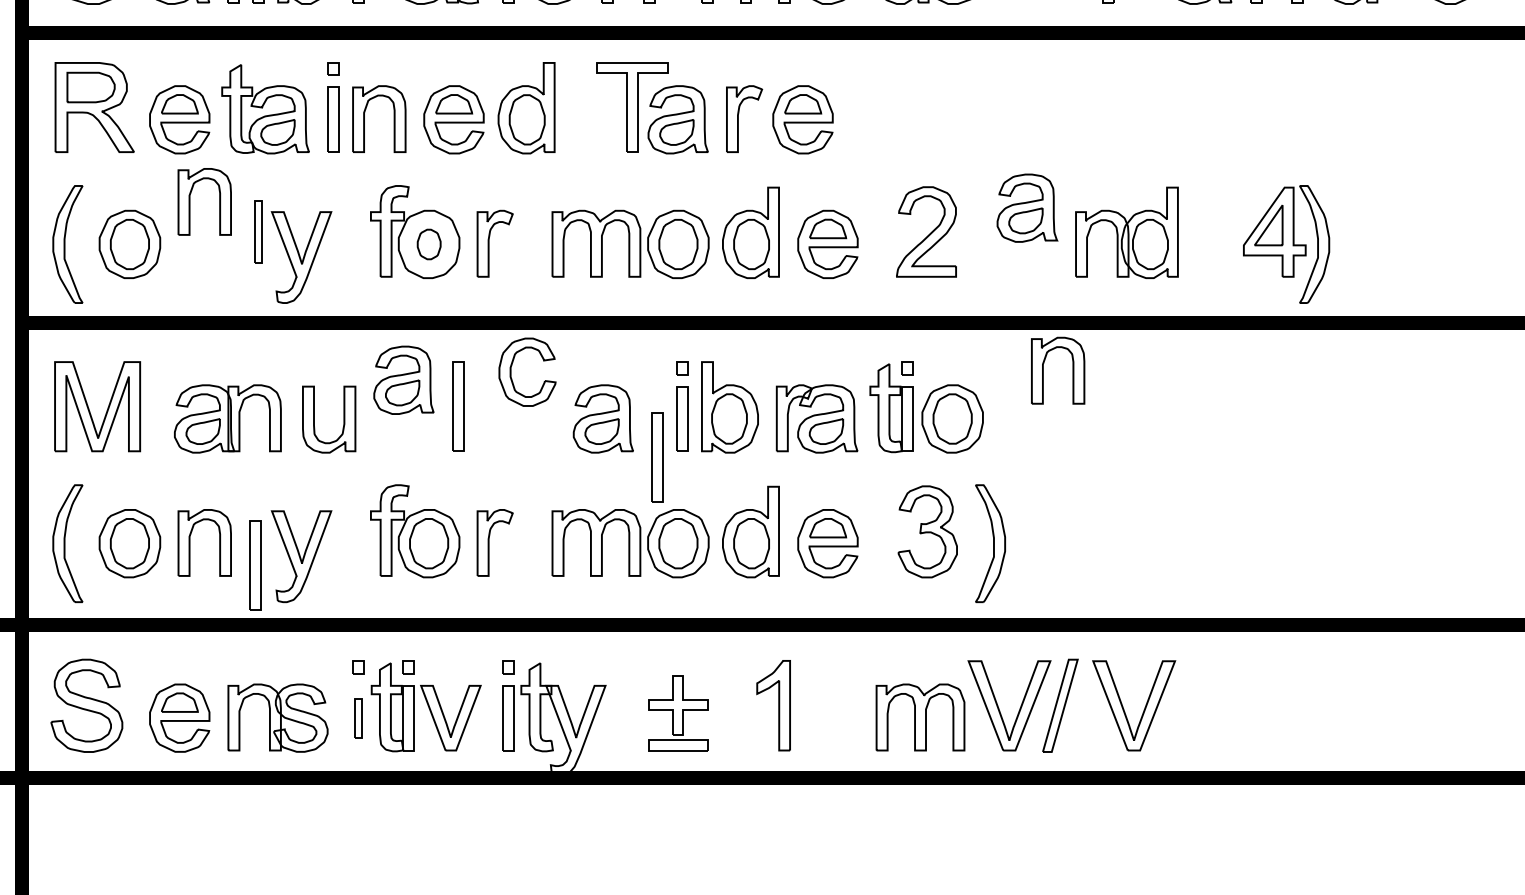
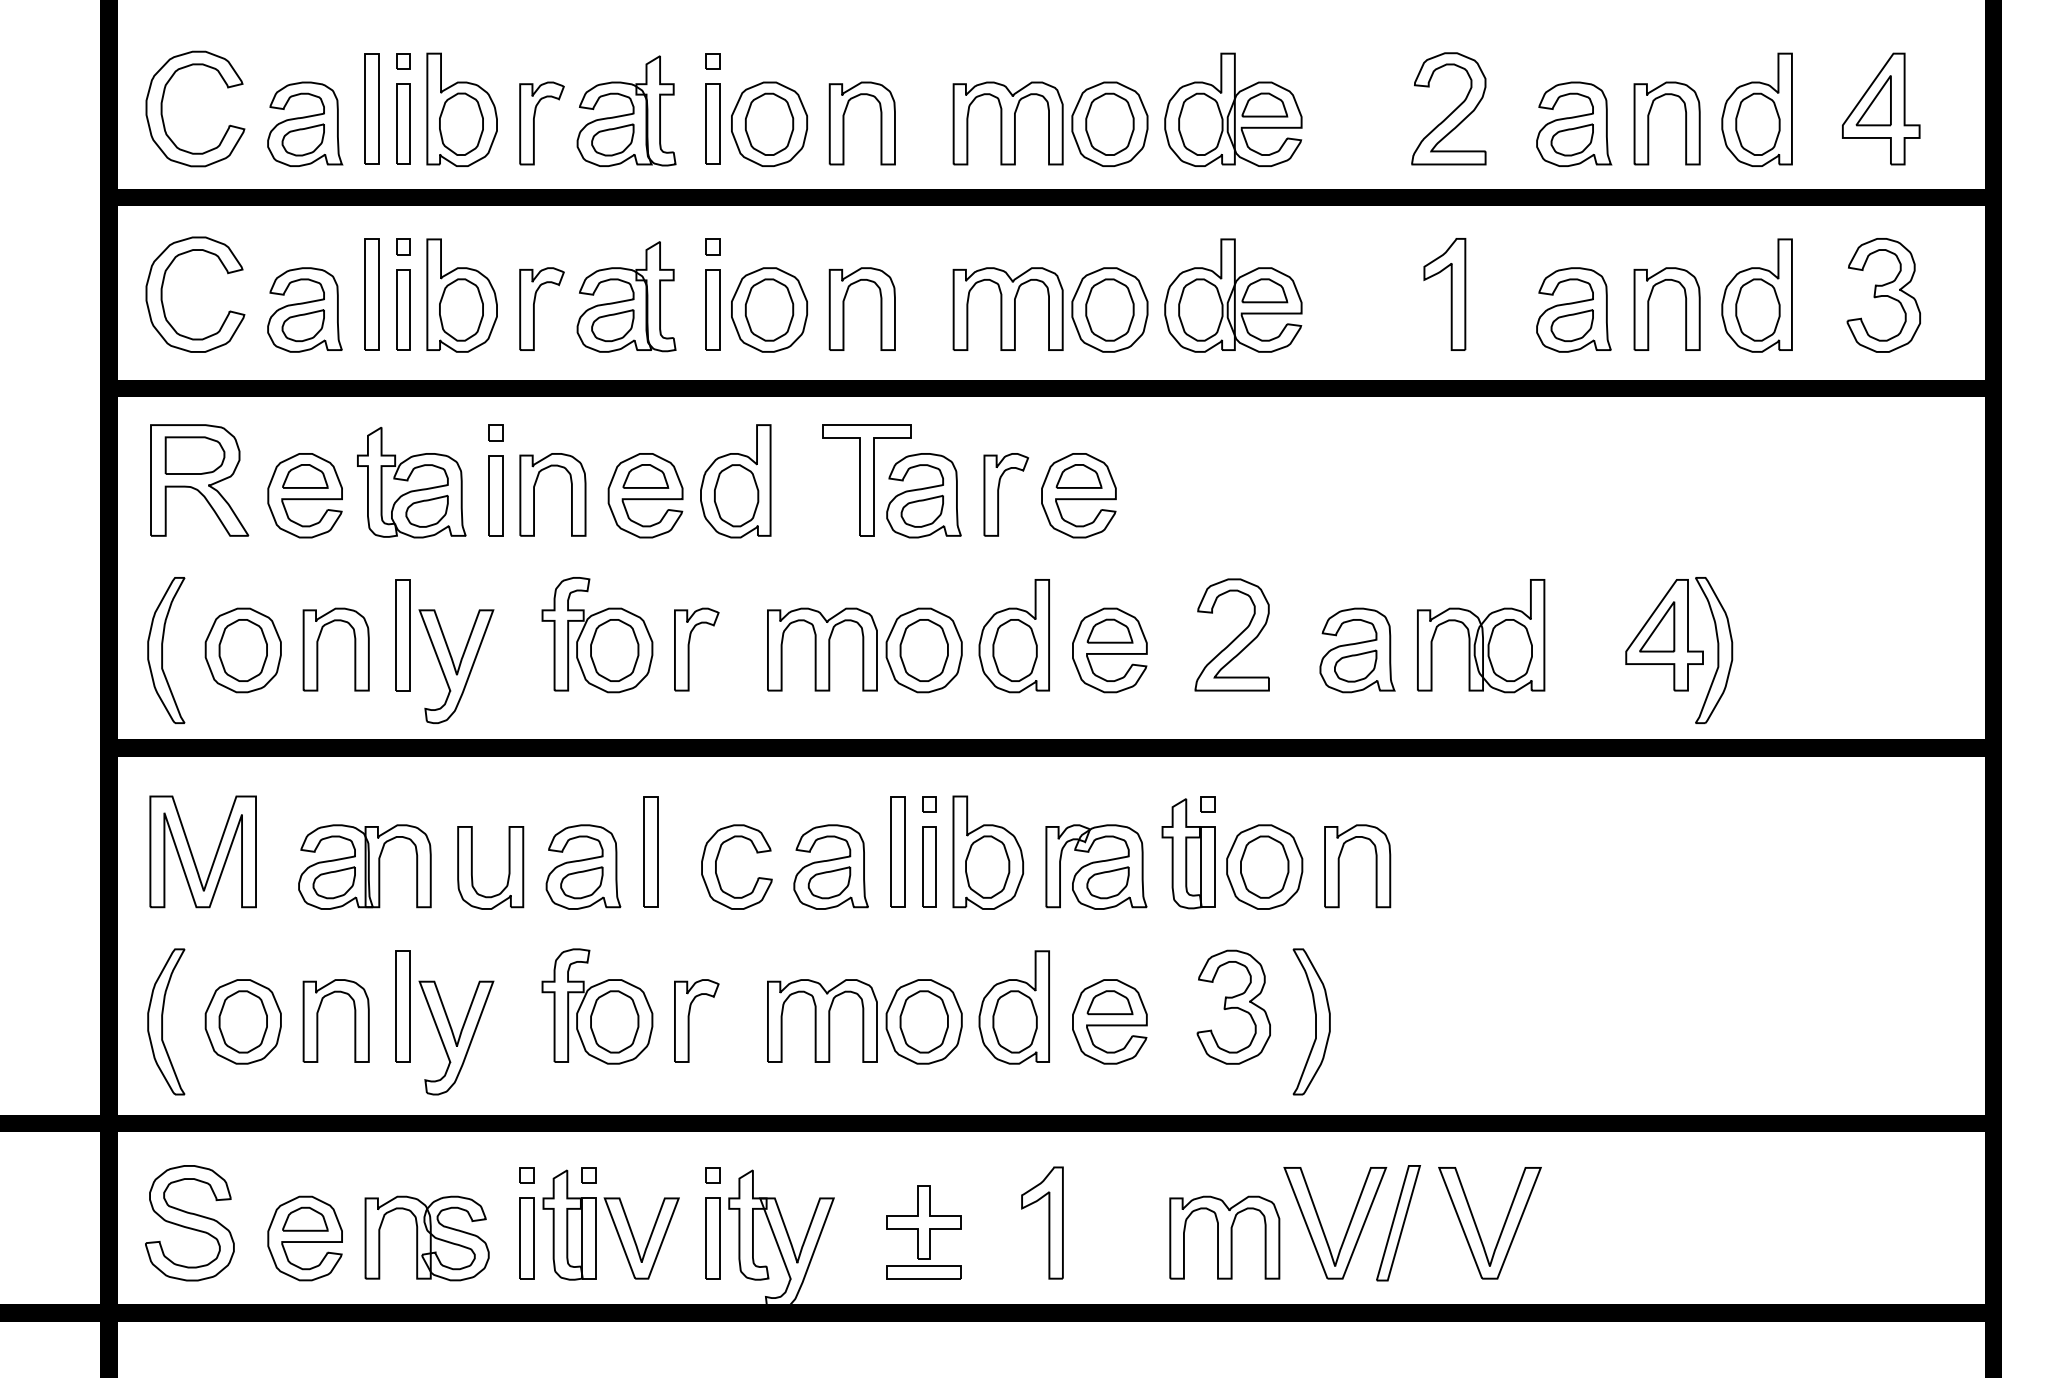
part: (190, 201) -> (318, 649), moved
part: (1027, 208) -> (1357, 650), moved
part: (258, 232) -> (402, 635), size x1.43
part: (428, 244) -> (614, 650), size x1.67
part: (511, 366) -> (717, 860), moved
part: (1043, 370) -> (1339, 866), moved
part: (403, 379) -> (583, 866), moved
part: (656, 457) -> (897, 851), moved
part: (254, 565) -> (402, 1006), moved
part: (358, 718) -> (526, 1238), size x1.67

